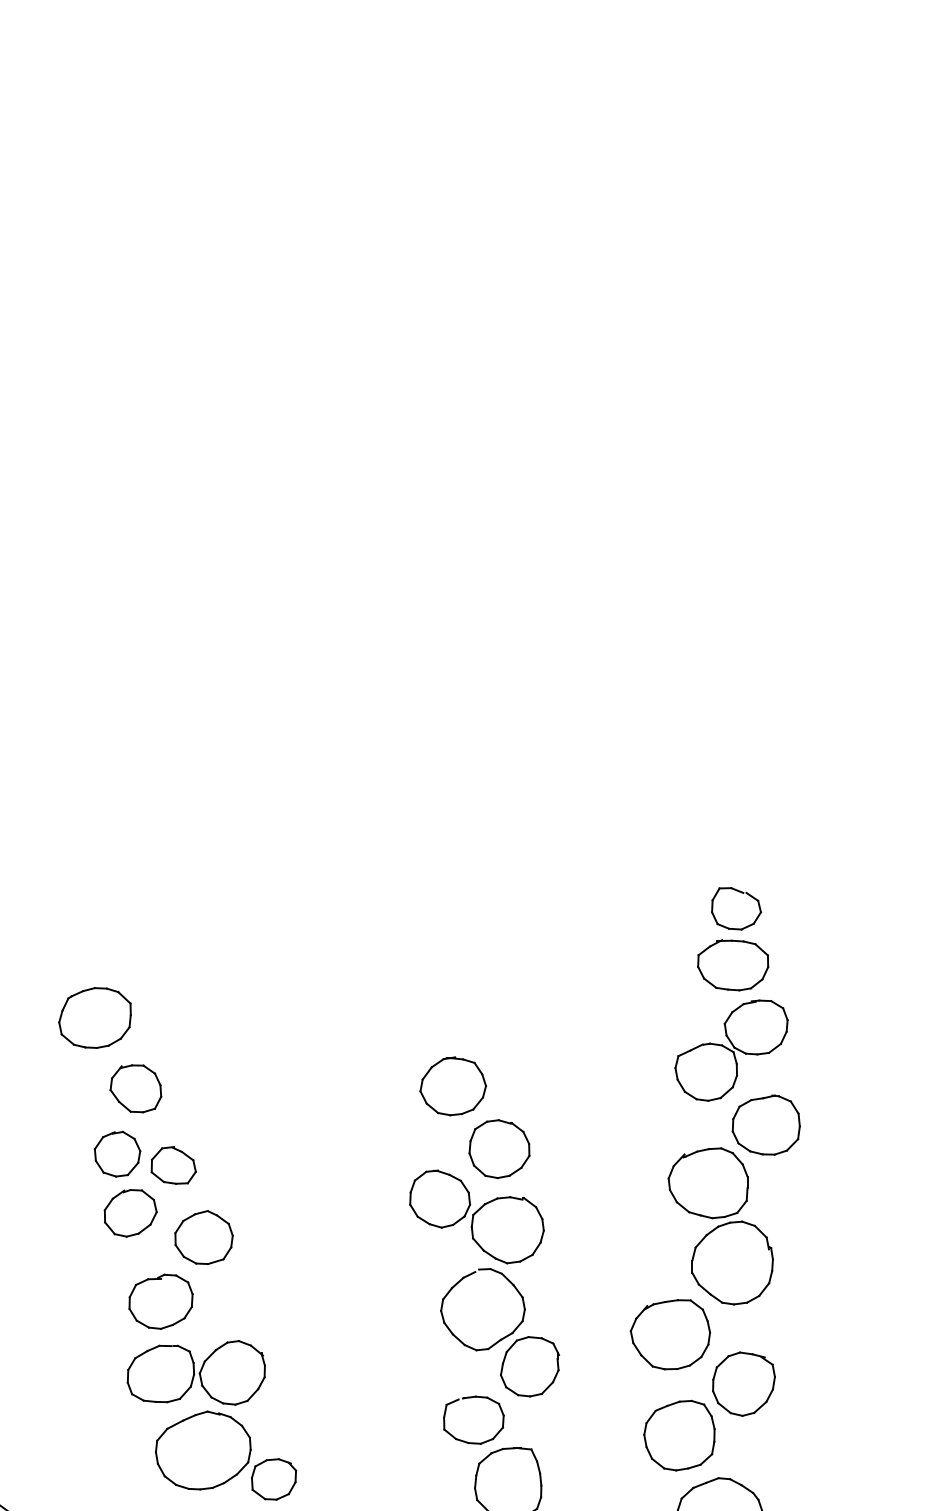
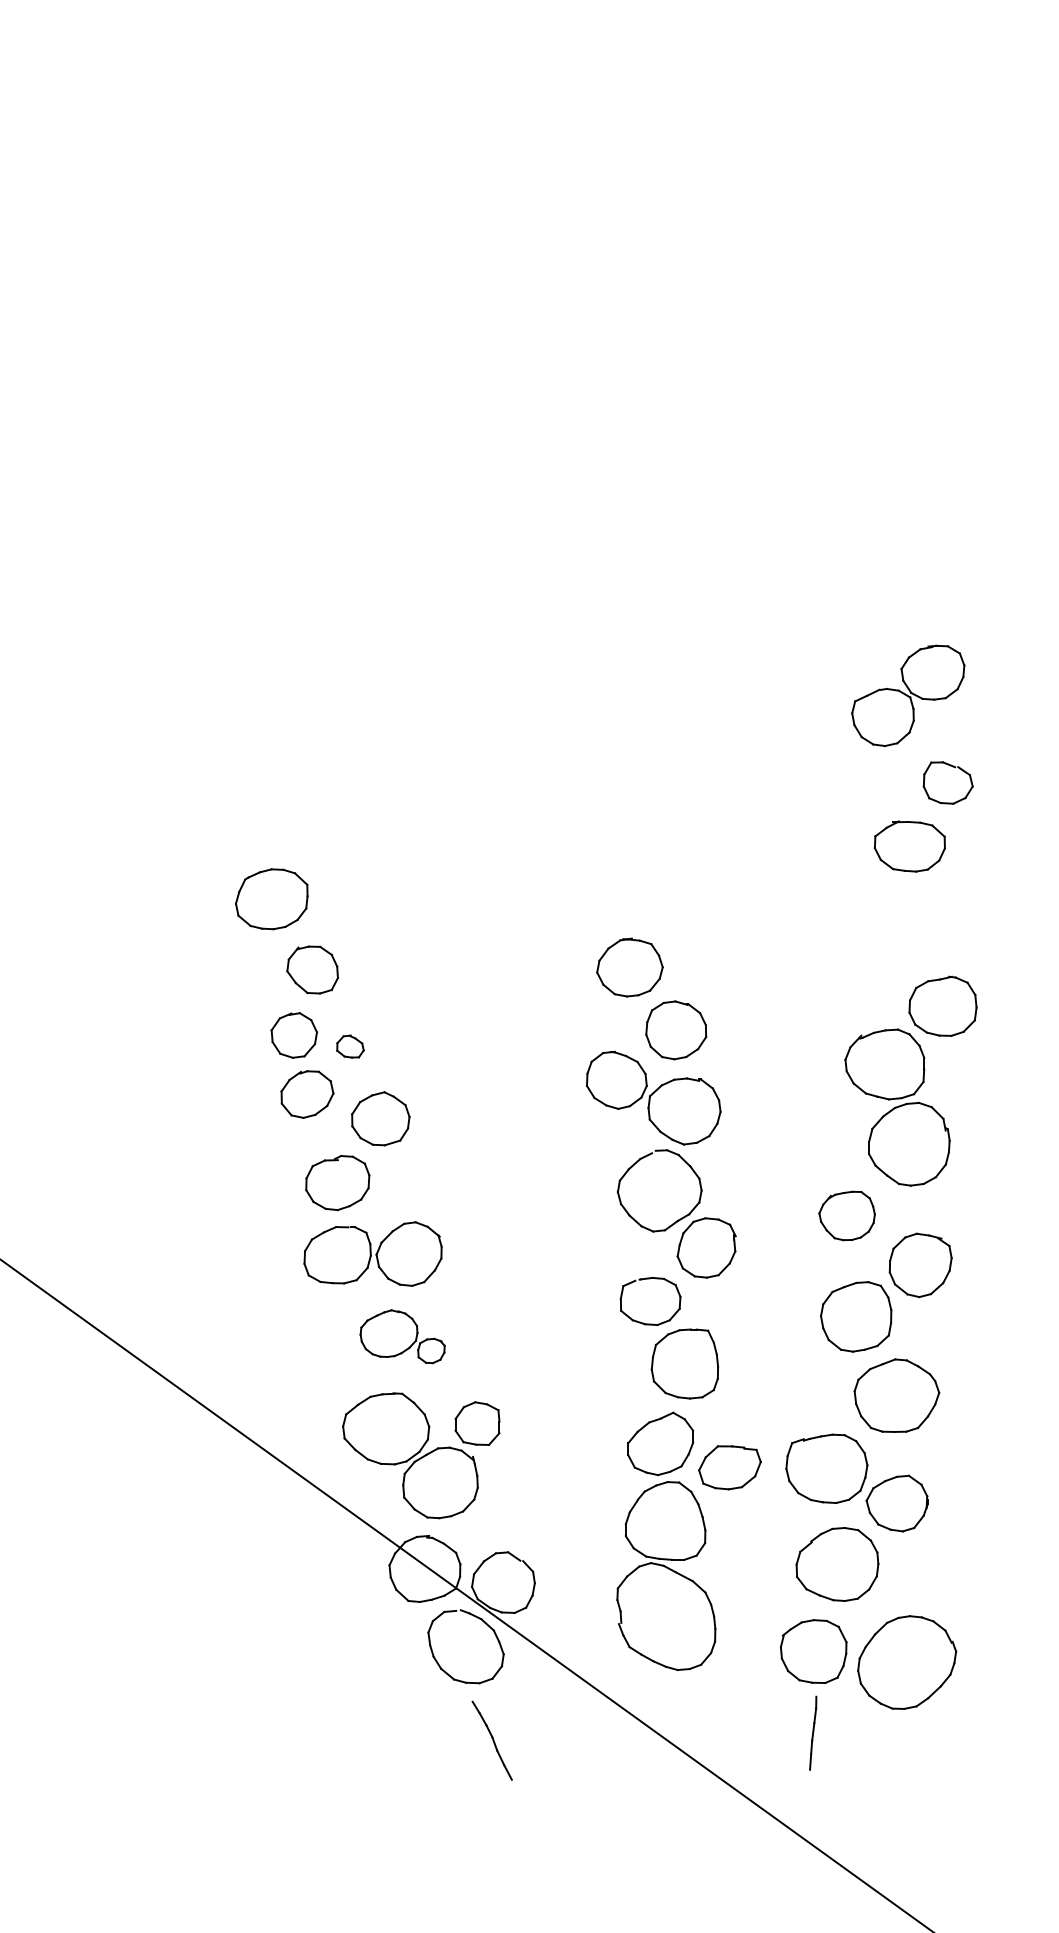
part: (735, 908) -> (947, 782), moved
part: (731, 1050) -> (908, 695), moved
part: (173, 1165) -> (350, 1046), size x0.6
part: (669, 1334) -> (846, 1215), size x0.7
part: (225, 1455) -> (402, 1336), size x0.6

